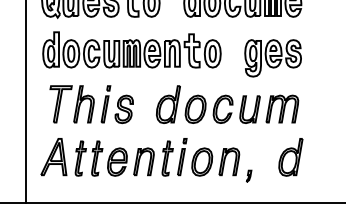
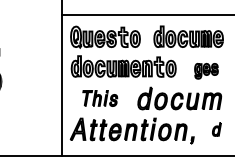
part: (273, 56) -> (206, 70), size x0.7
part: (92, 104) -> (100, 98), size x0.7
part: (290, 157) -> (216, 129), size x0.6

